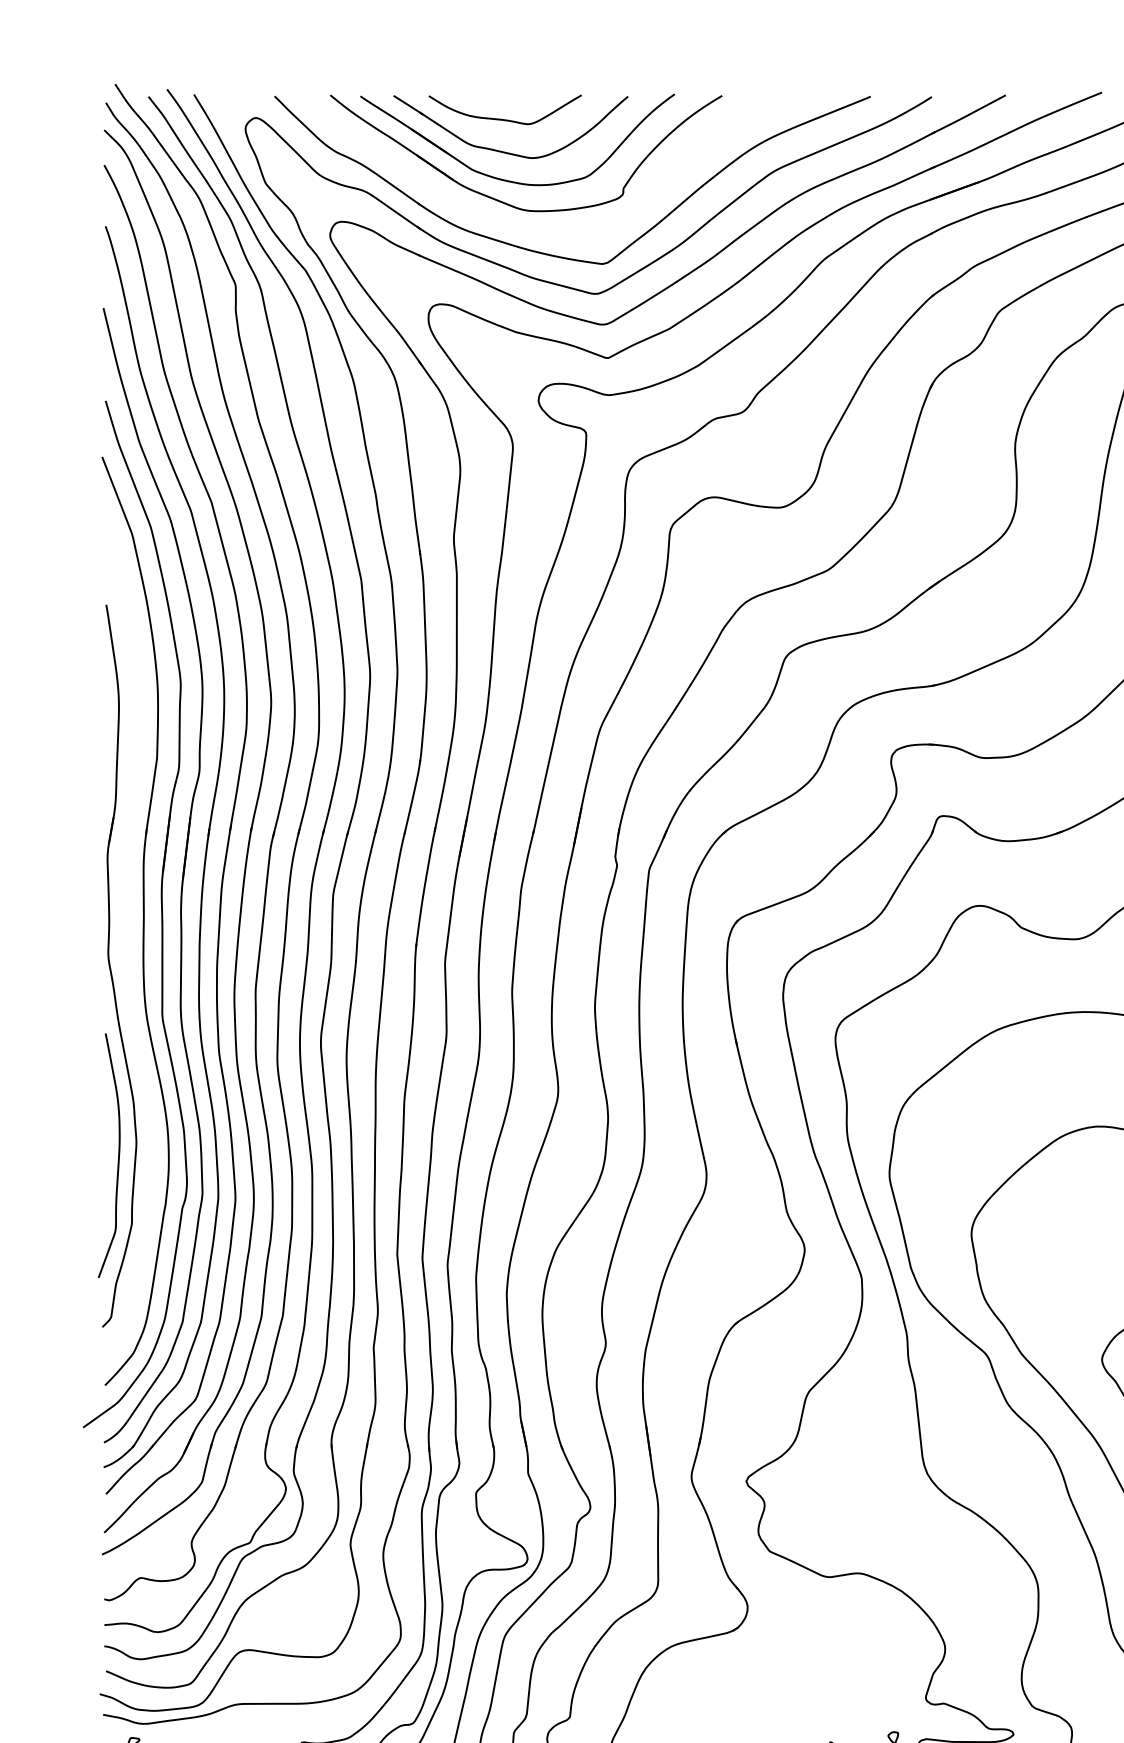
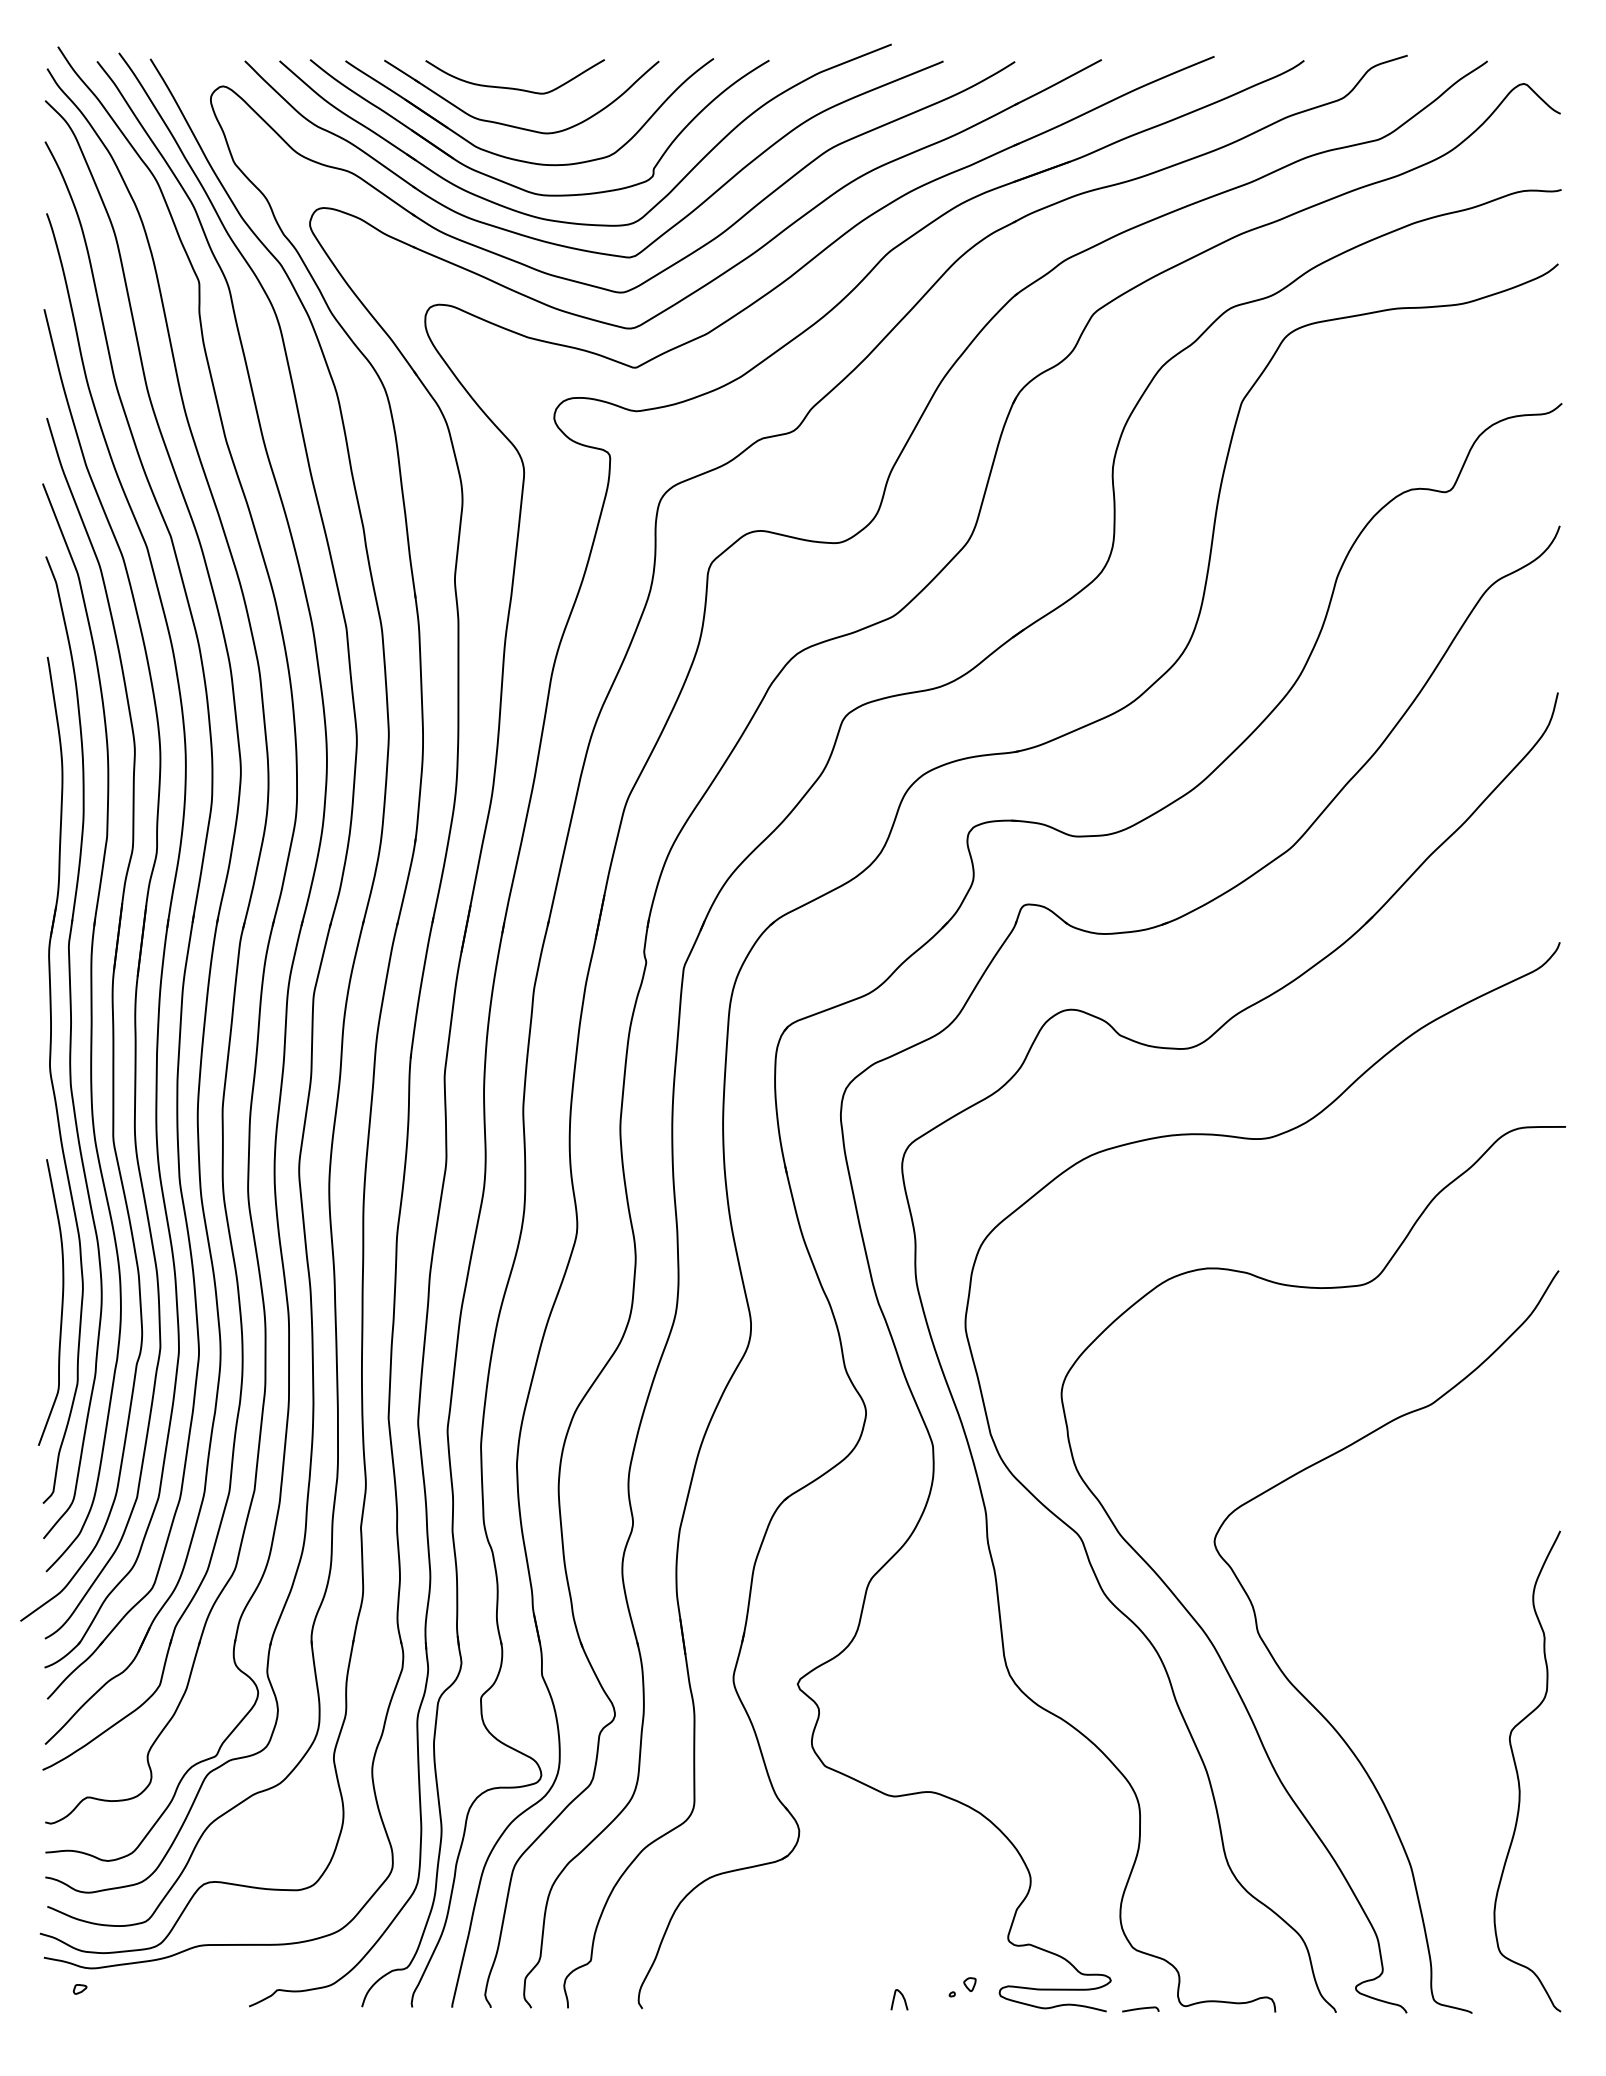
part: (557, 234) -> (576, 222), added
part: (127, 938) -> (72, 1047), added

